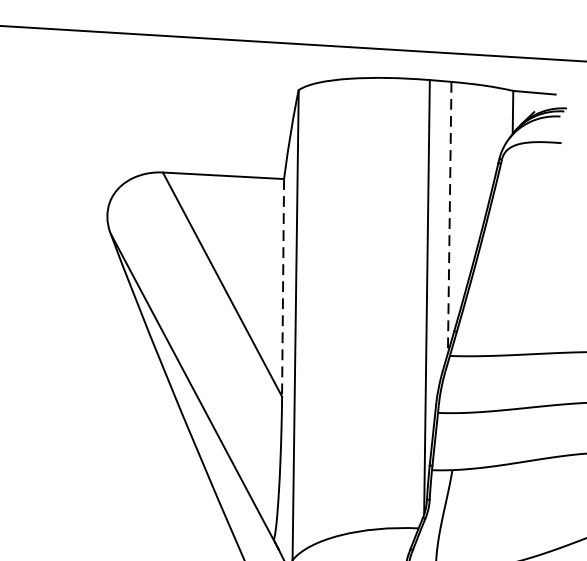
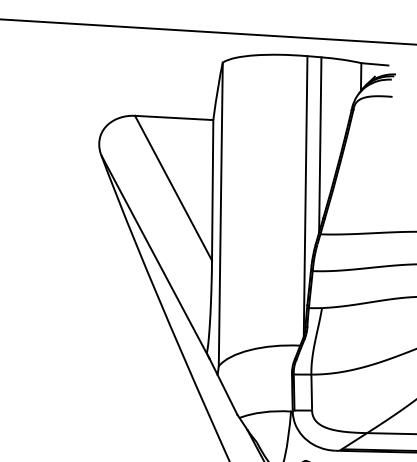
line: (450, 216) -> (320, 144), dashed -> solid
line: (282, 288) -> (212, 190), dashed -> solid

